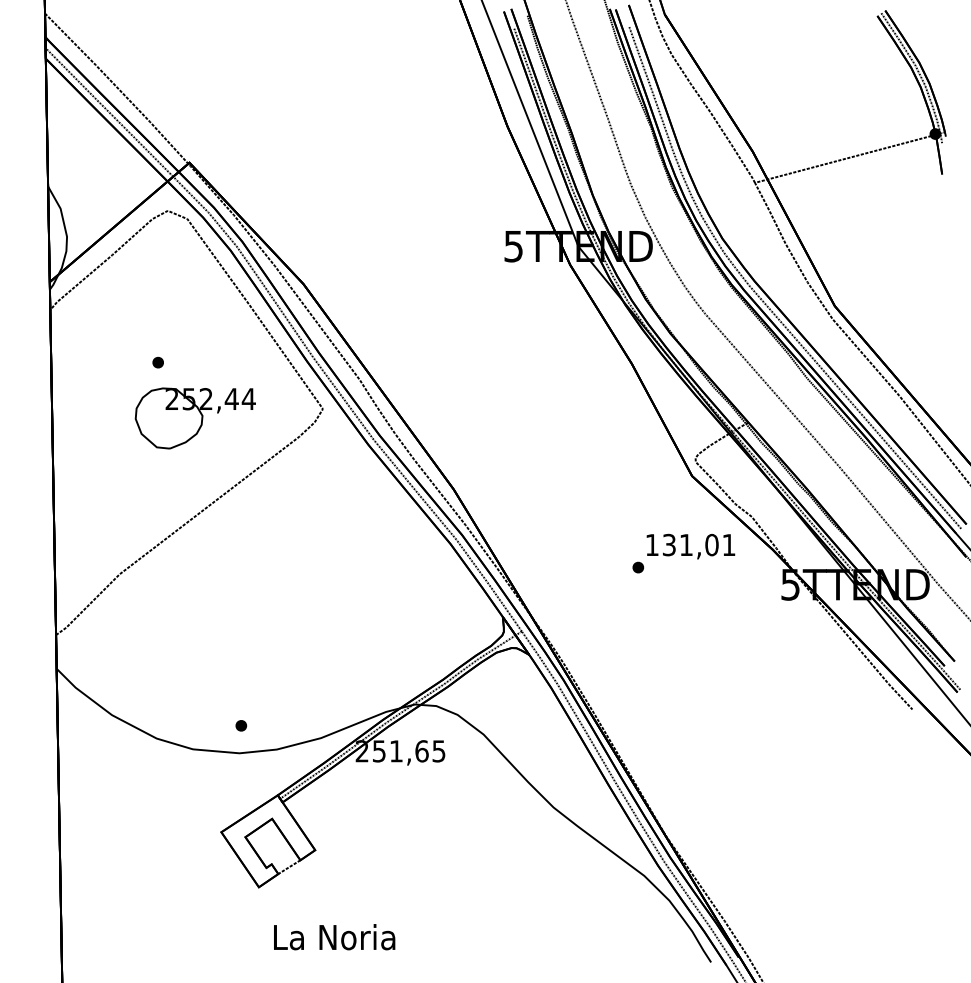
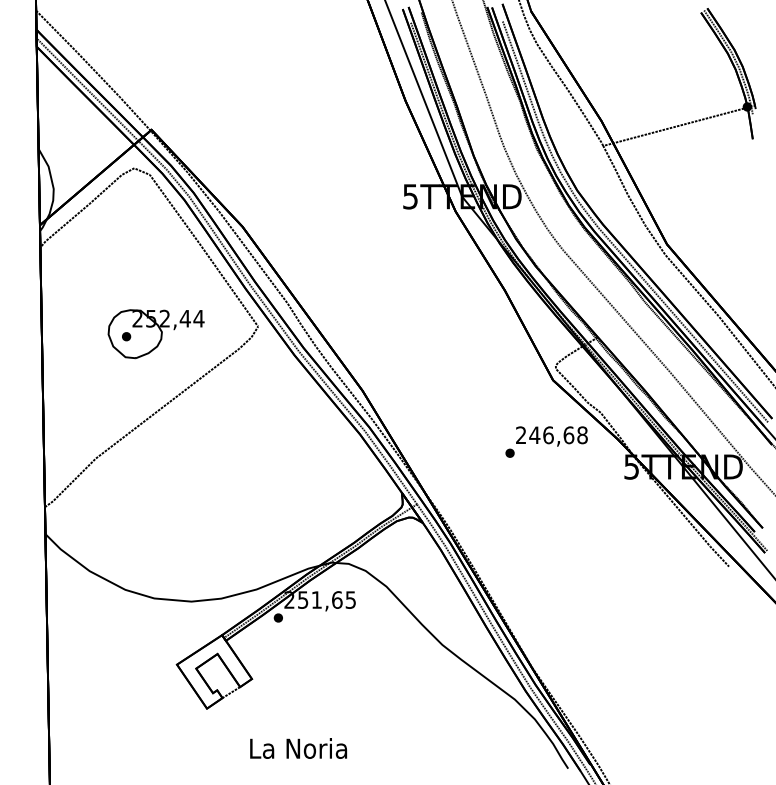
part: (157, 362) -> (125, 336), moved
text: (690, 544) -> (551, 434), 131,01 -> 246,68
part: (241, 725) -> (278, 617), moved
text: (334, 937) -> (298, 748), moved

